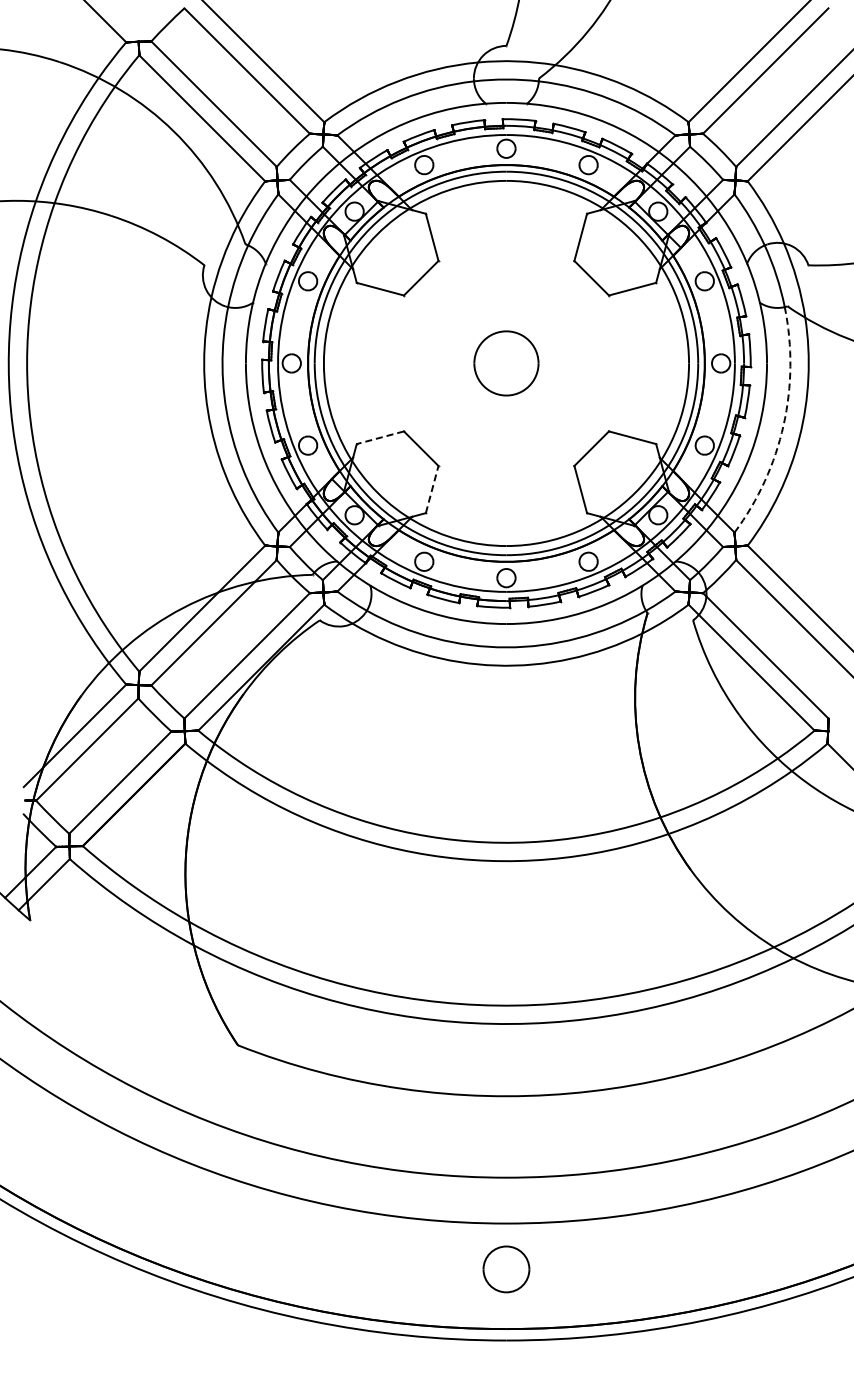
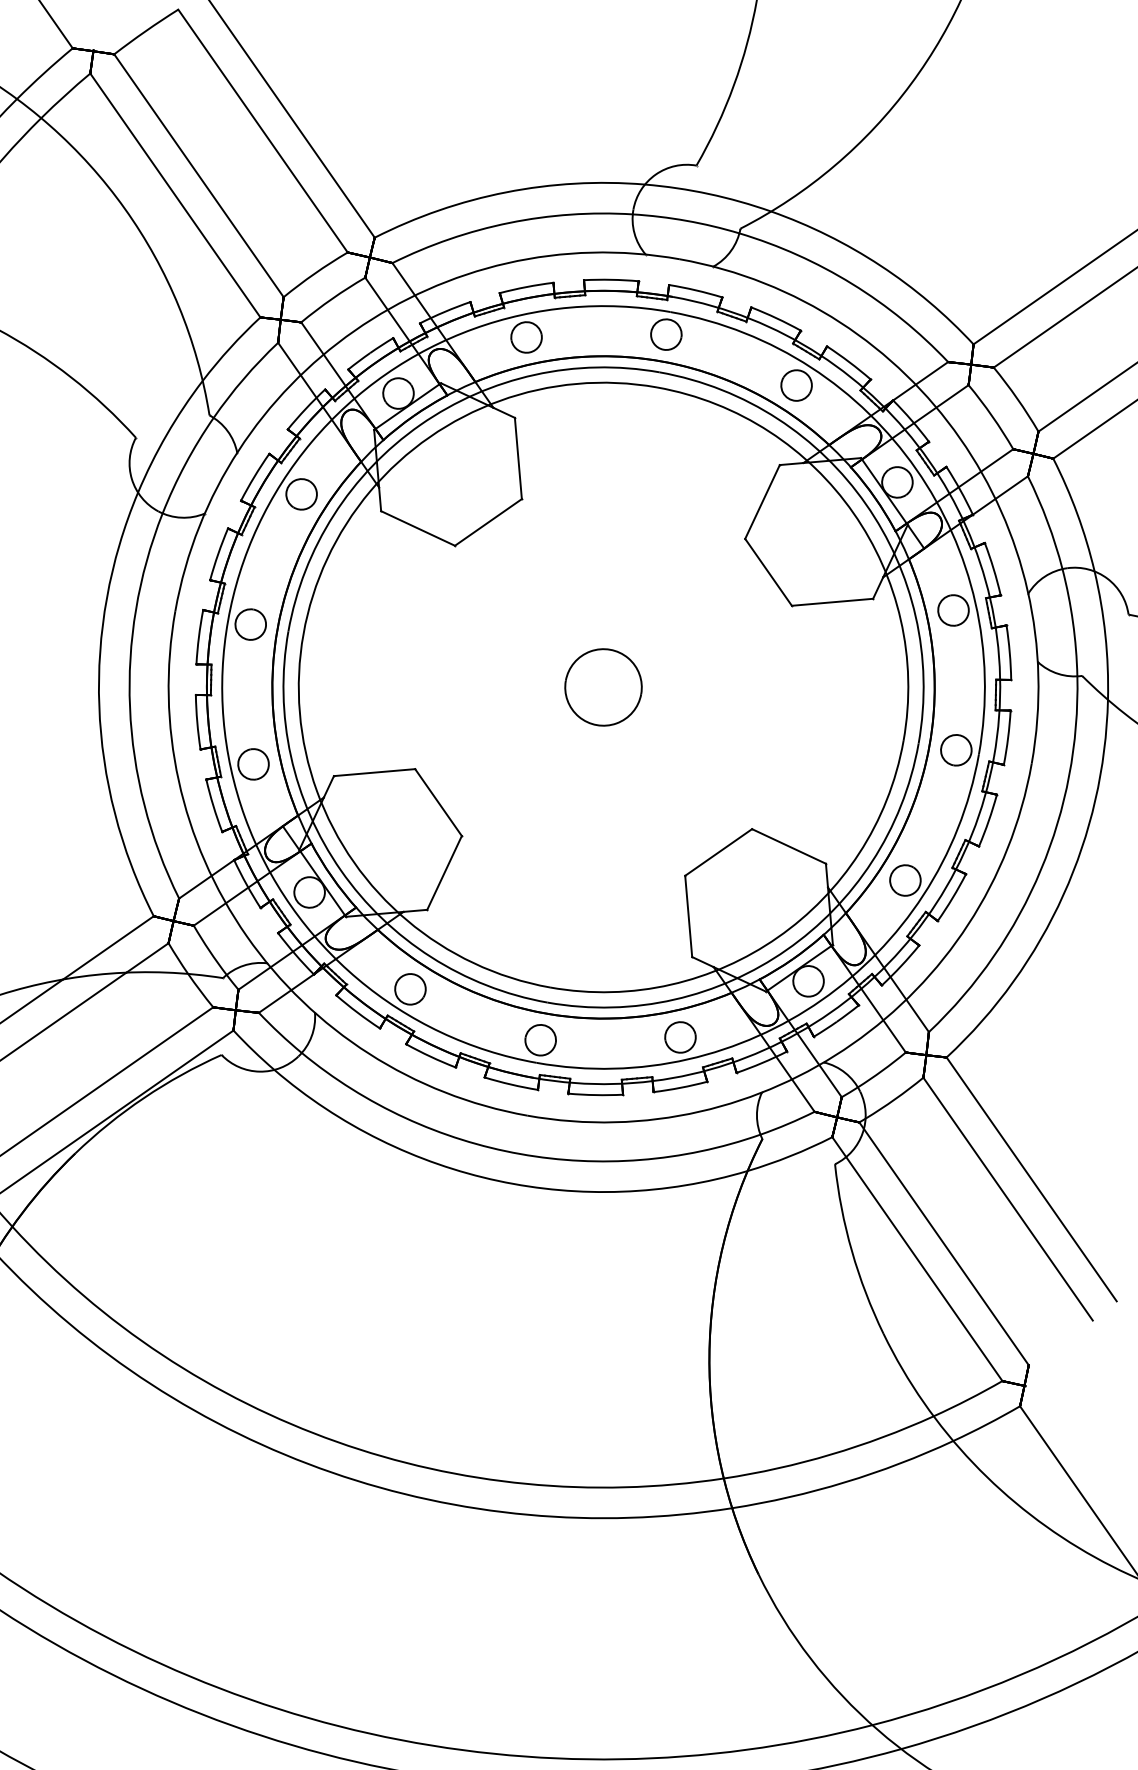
part: (506, 363) -> (603, 687), size x0.71
arc: (783, 425) -> (1040, 870), dashed -> solid
line: (379, 437) -> (373, 771), dashed -> solid
line: (432, 489) -> (445, 872), dashed -> solid

